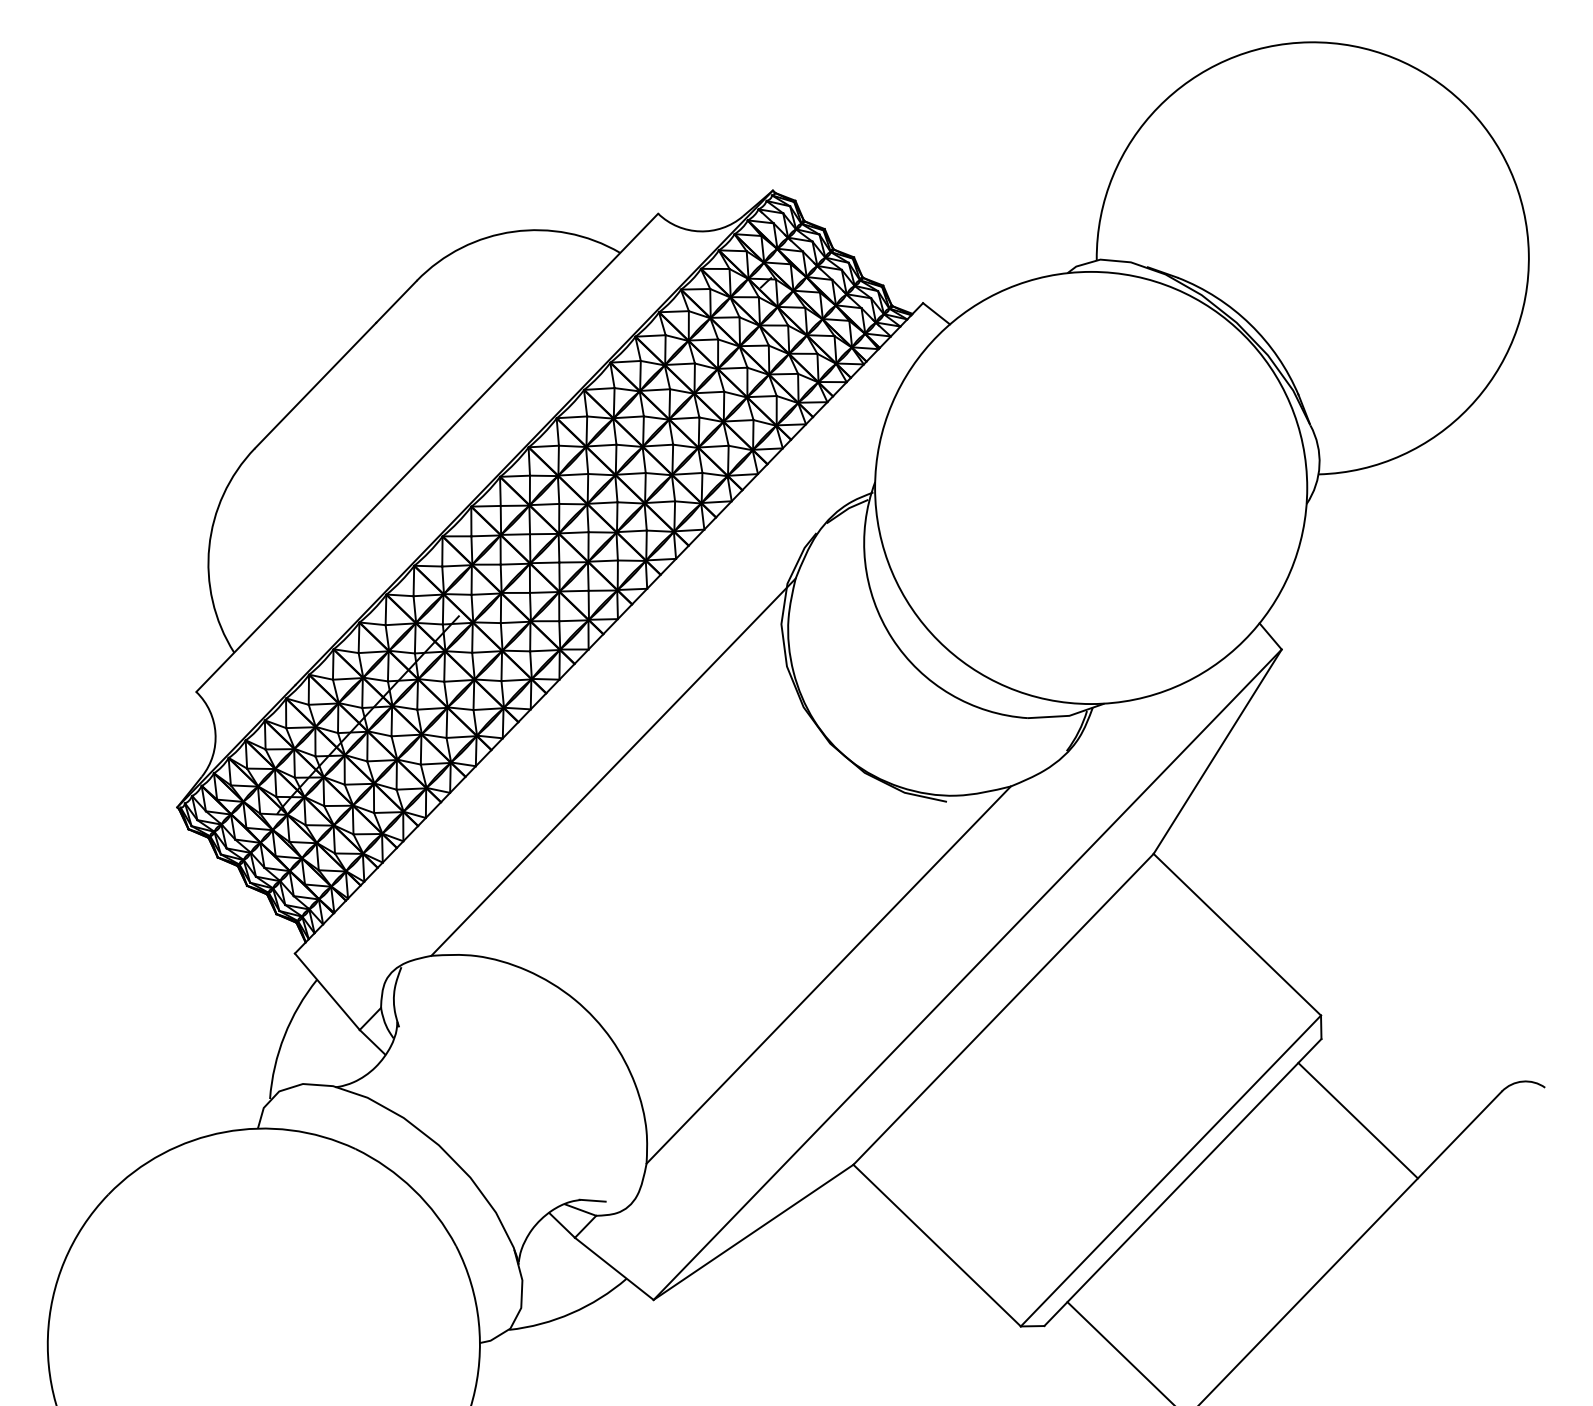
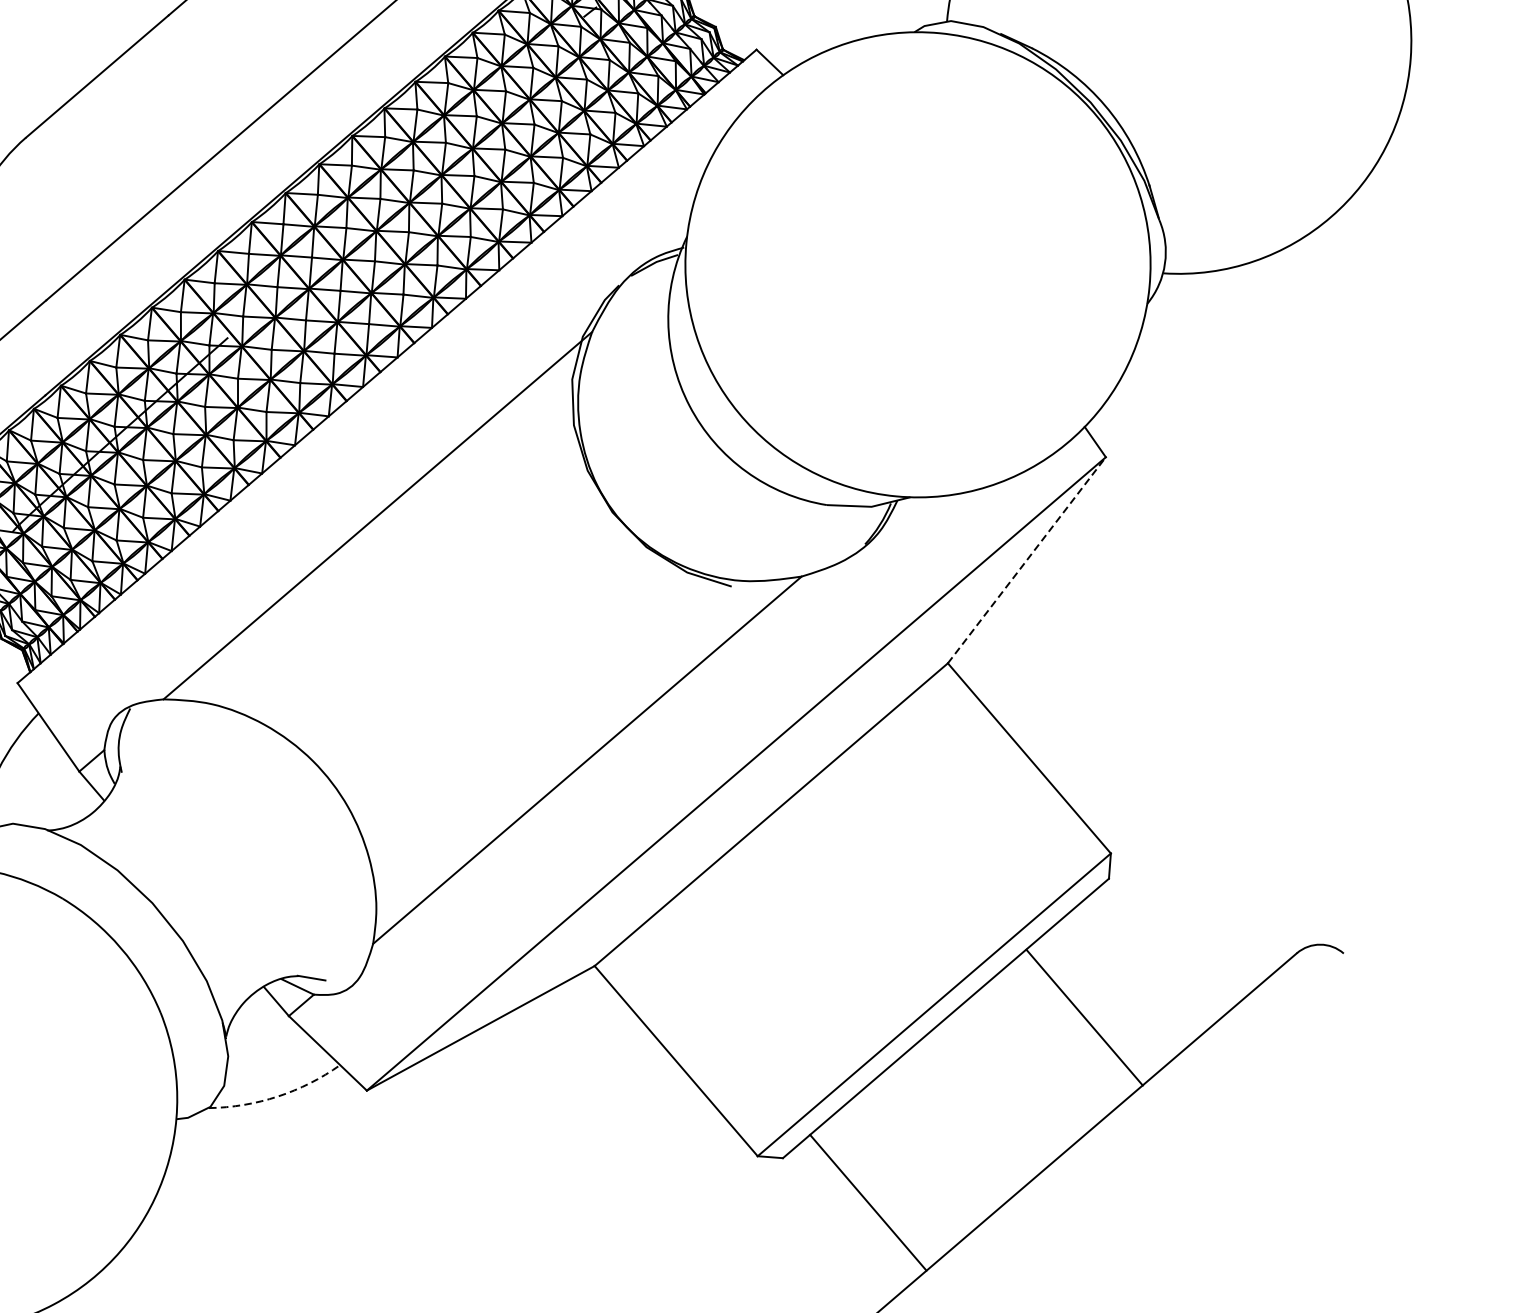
line: (1217, 751) -> (1026, 560), solid -> dashed
line: (1357, 1120) -> (1084, 1017), moved
arc: (571, 1313) -> (277, 1096), solid -> dashed

